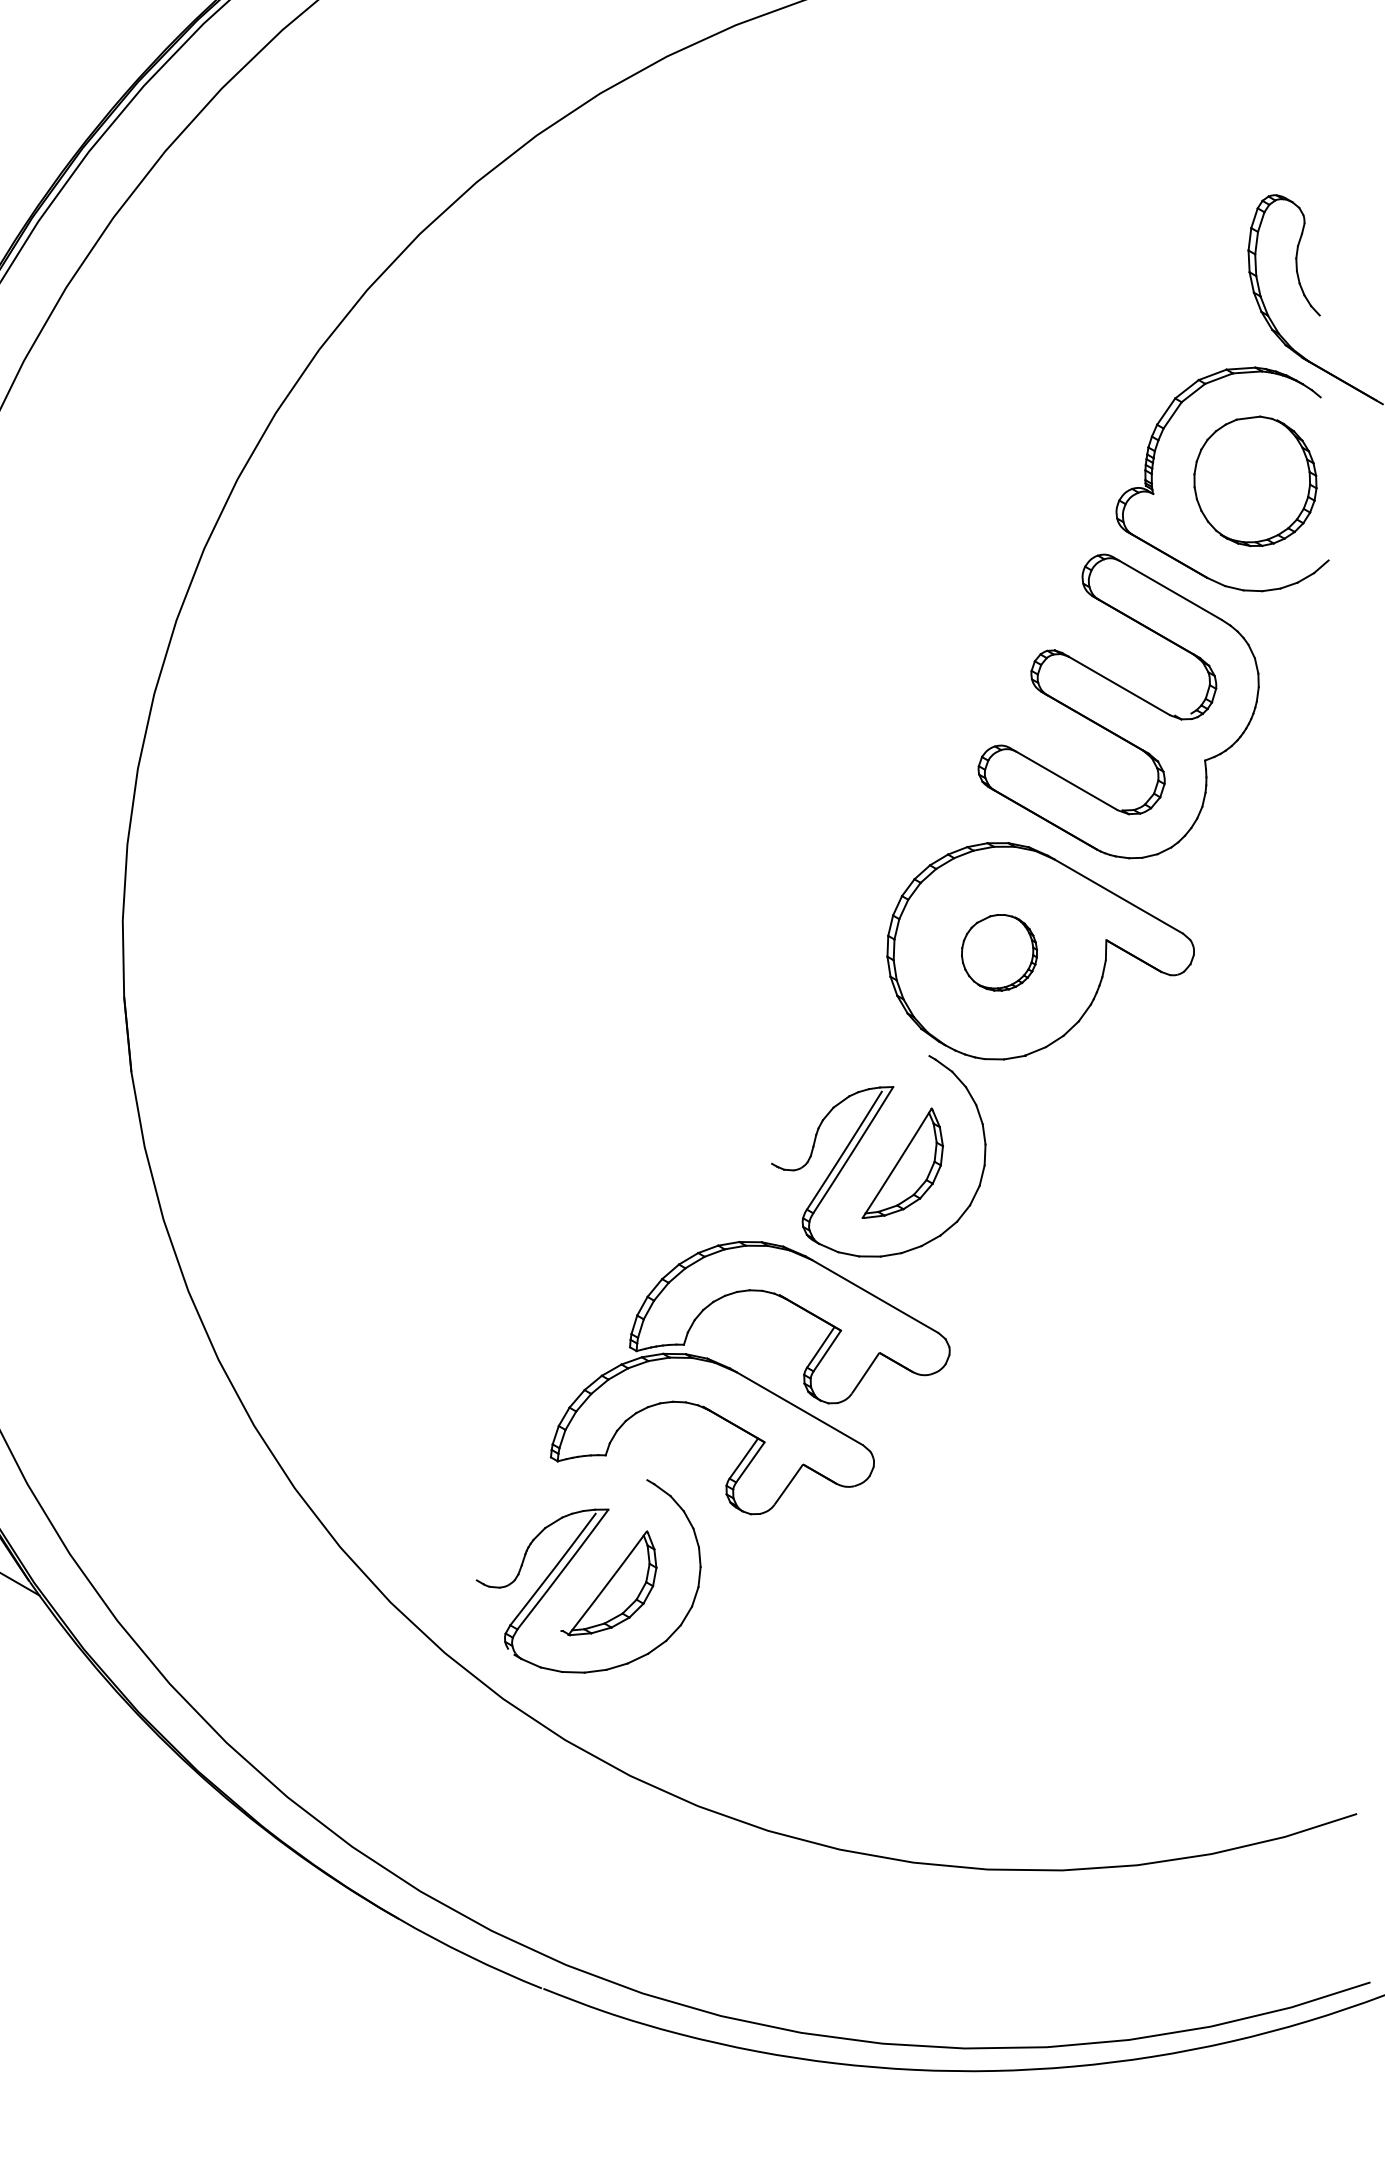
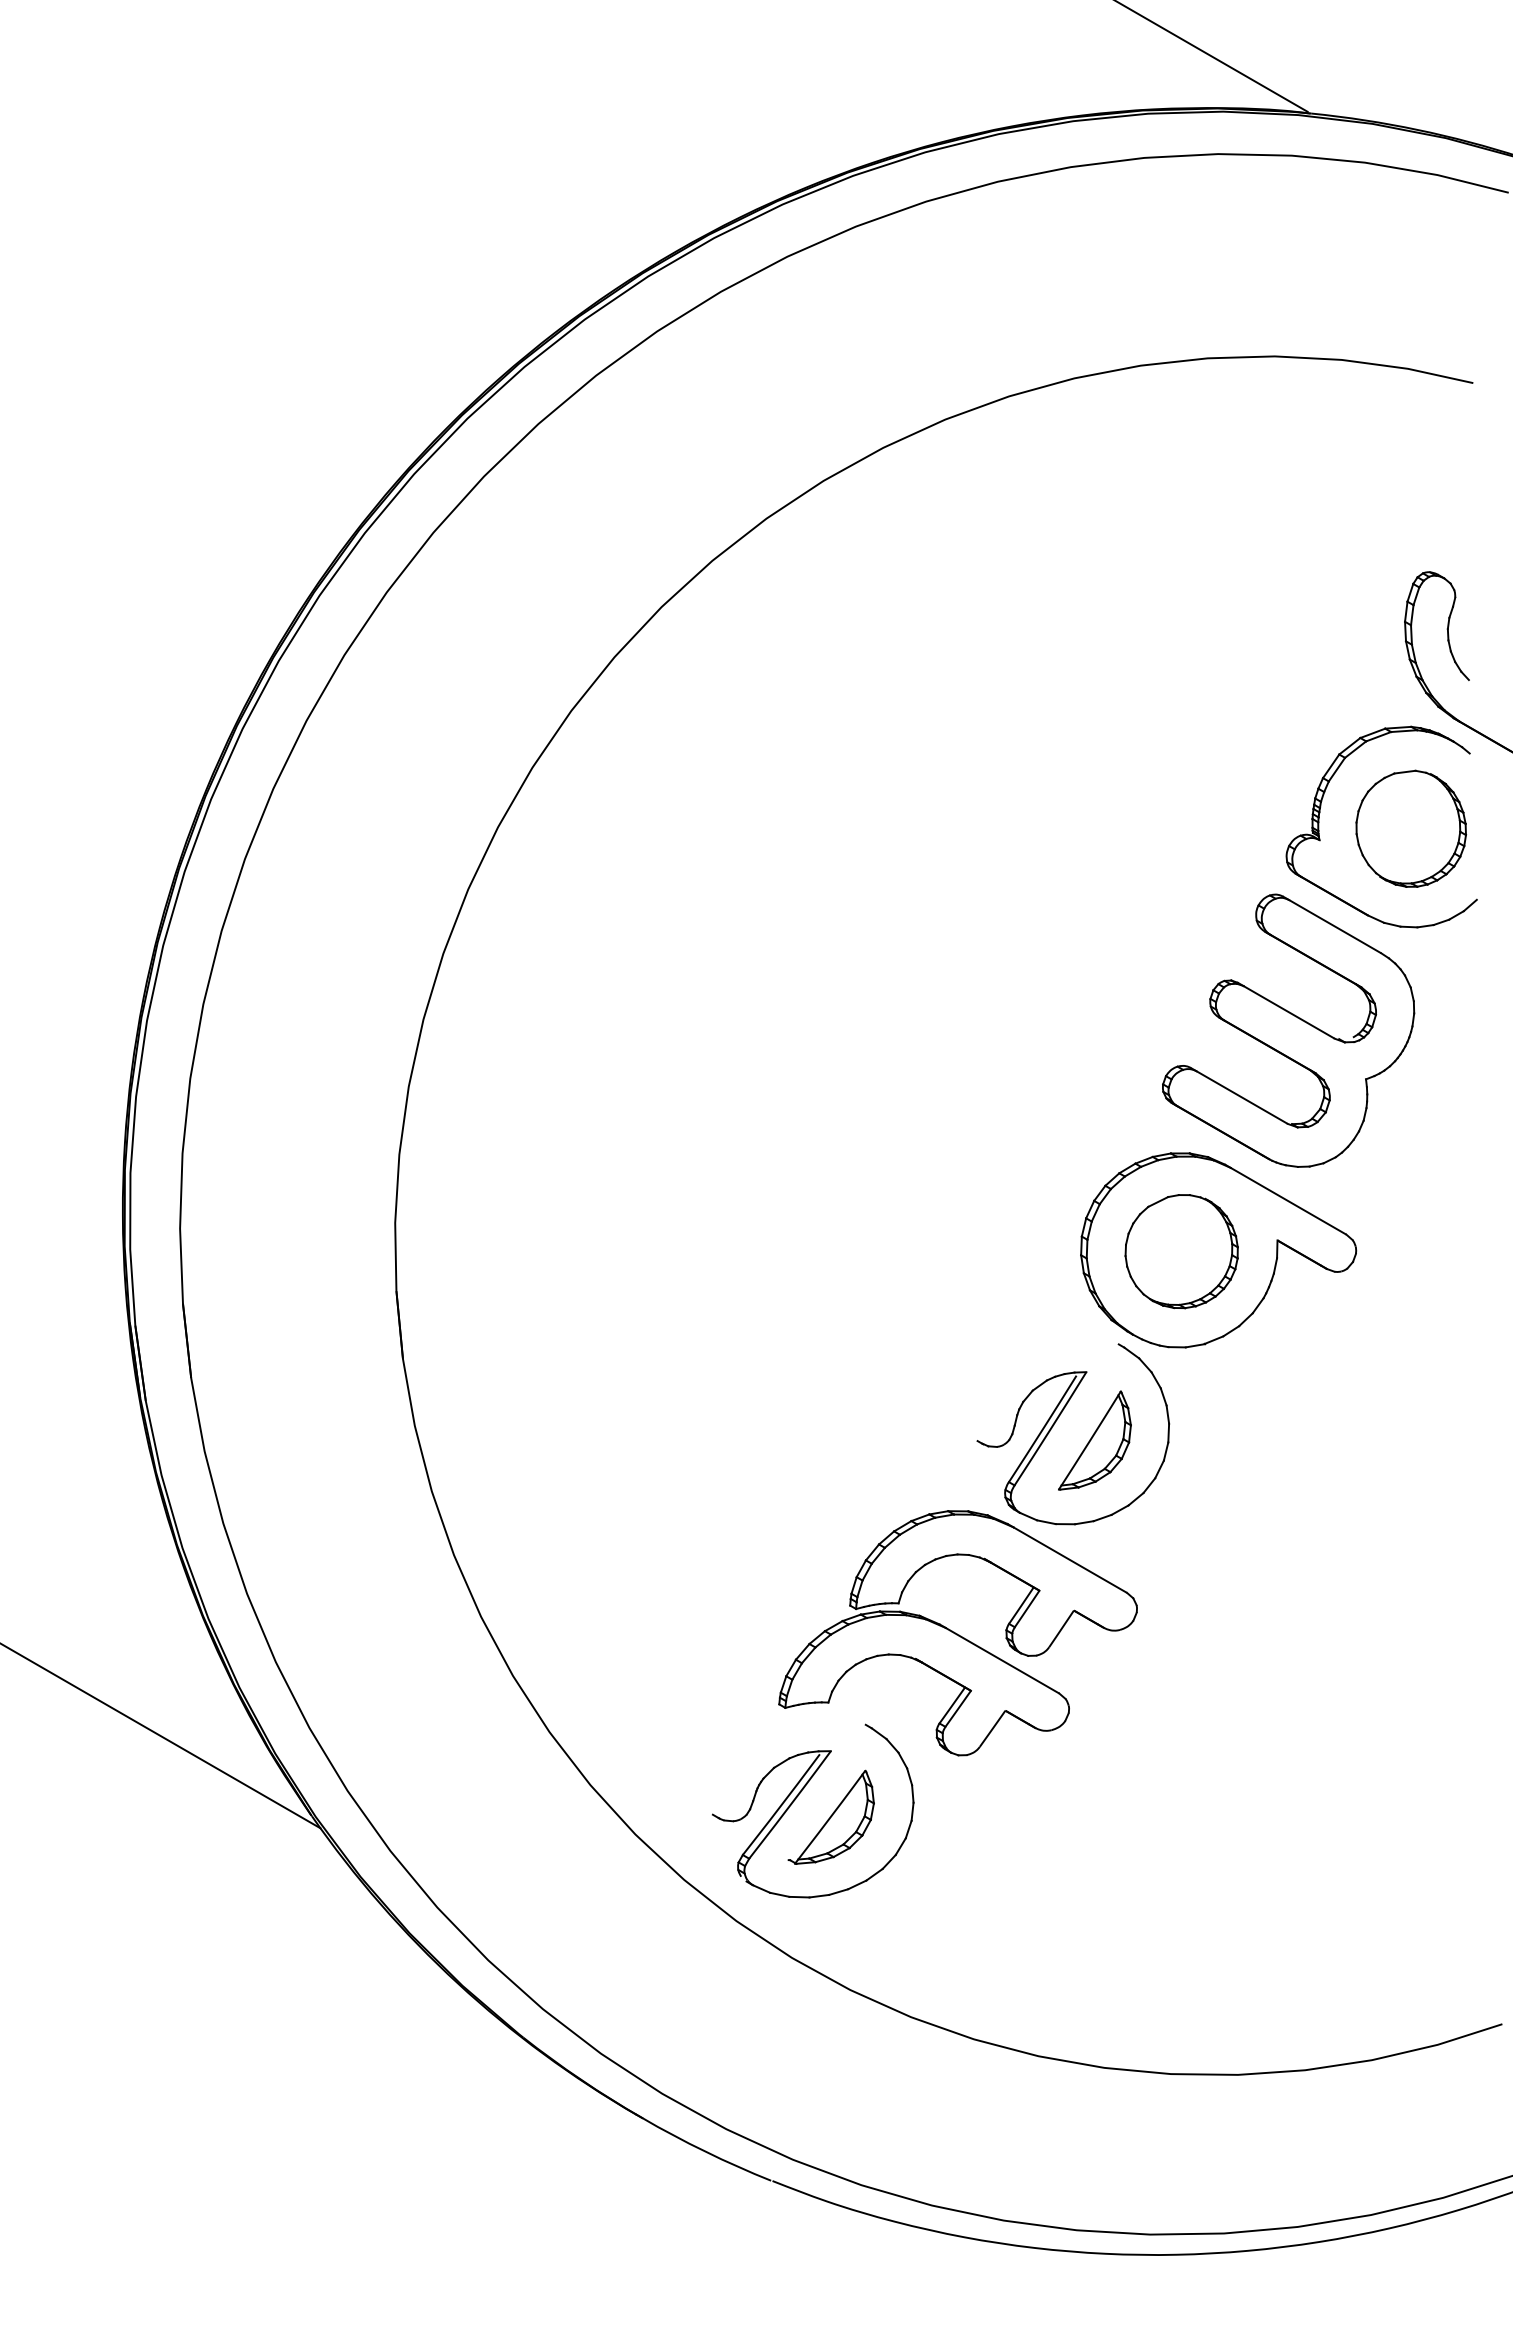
part: (999, 952) -> (1181, 1251), size x1.67

